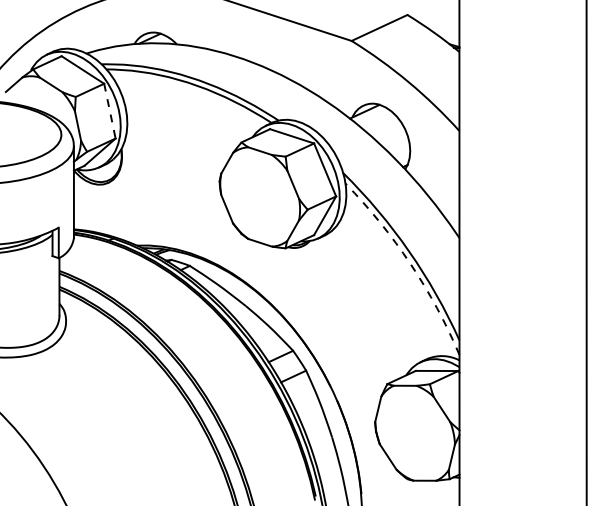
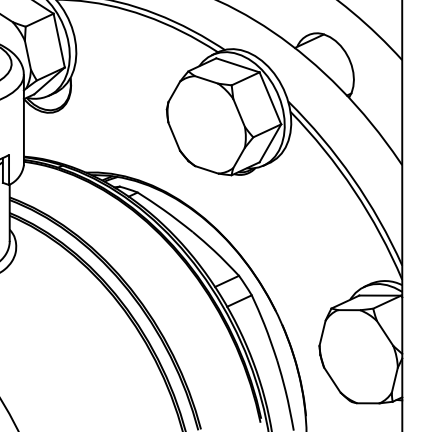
line: (109, 111) -> (58, 40), dashed -> solid
arc: (410, 263) -> (354, 190), dashed -> solid

